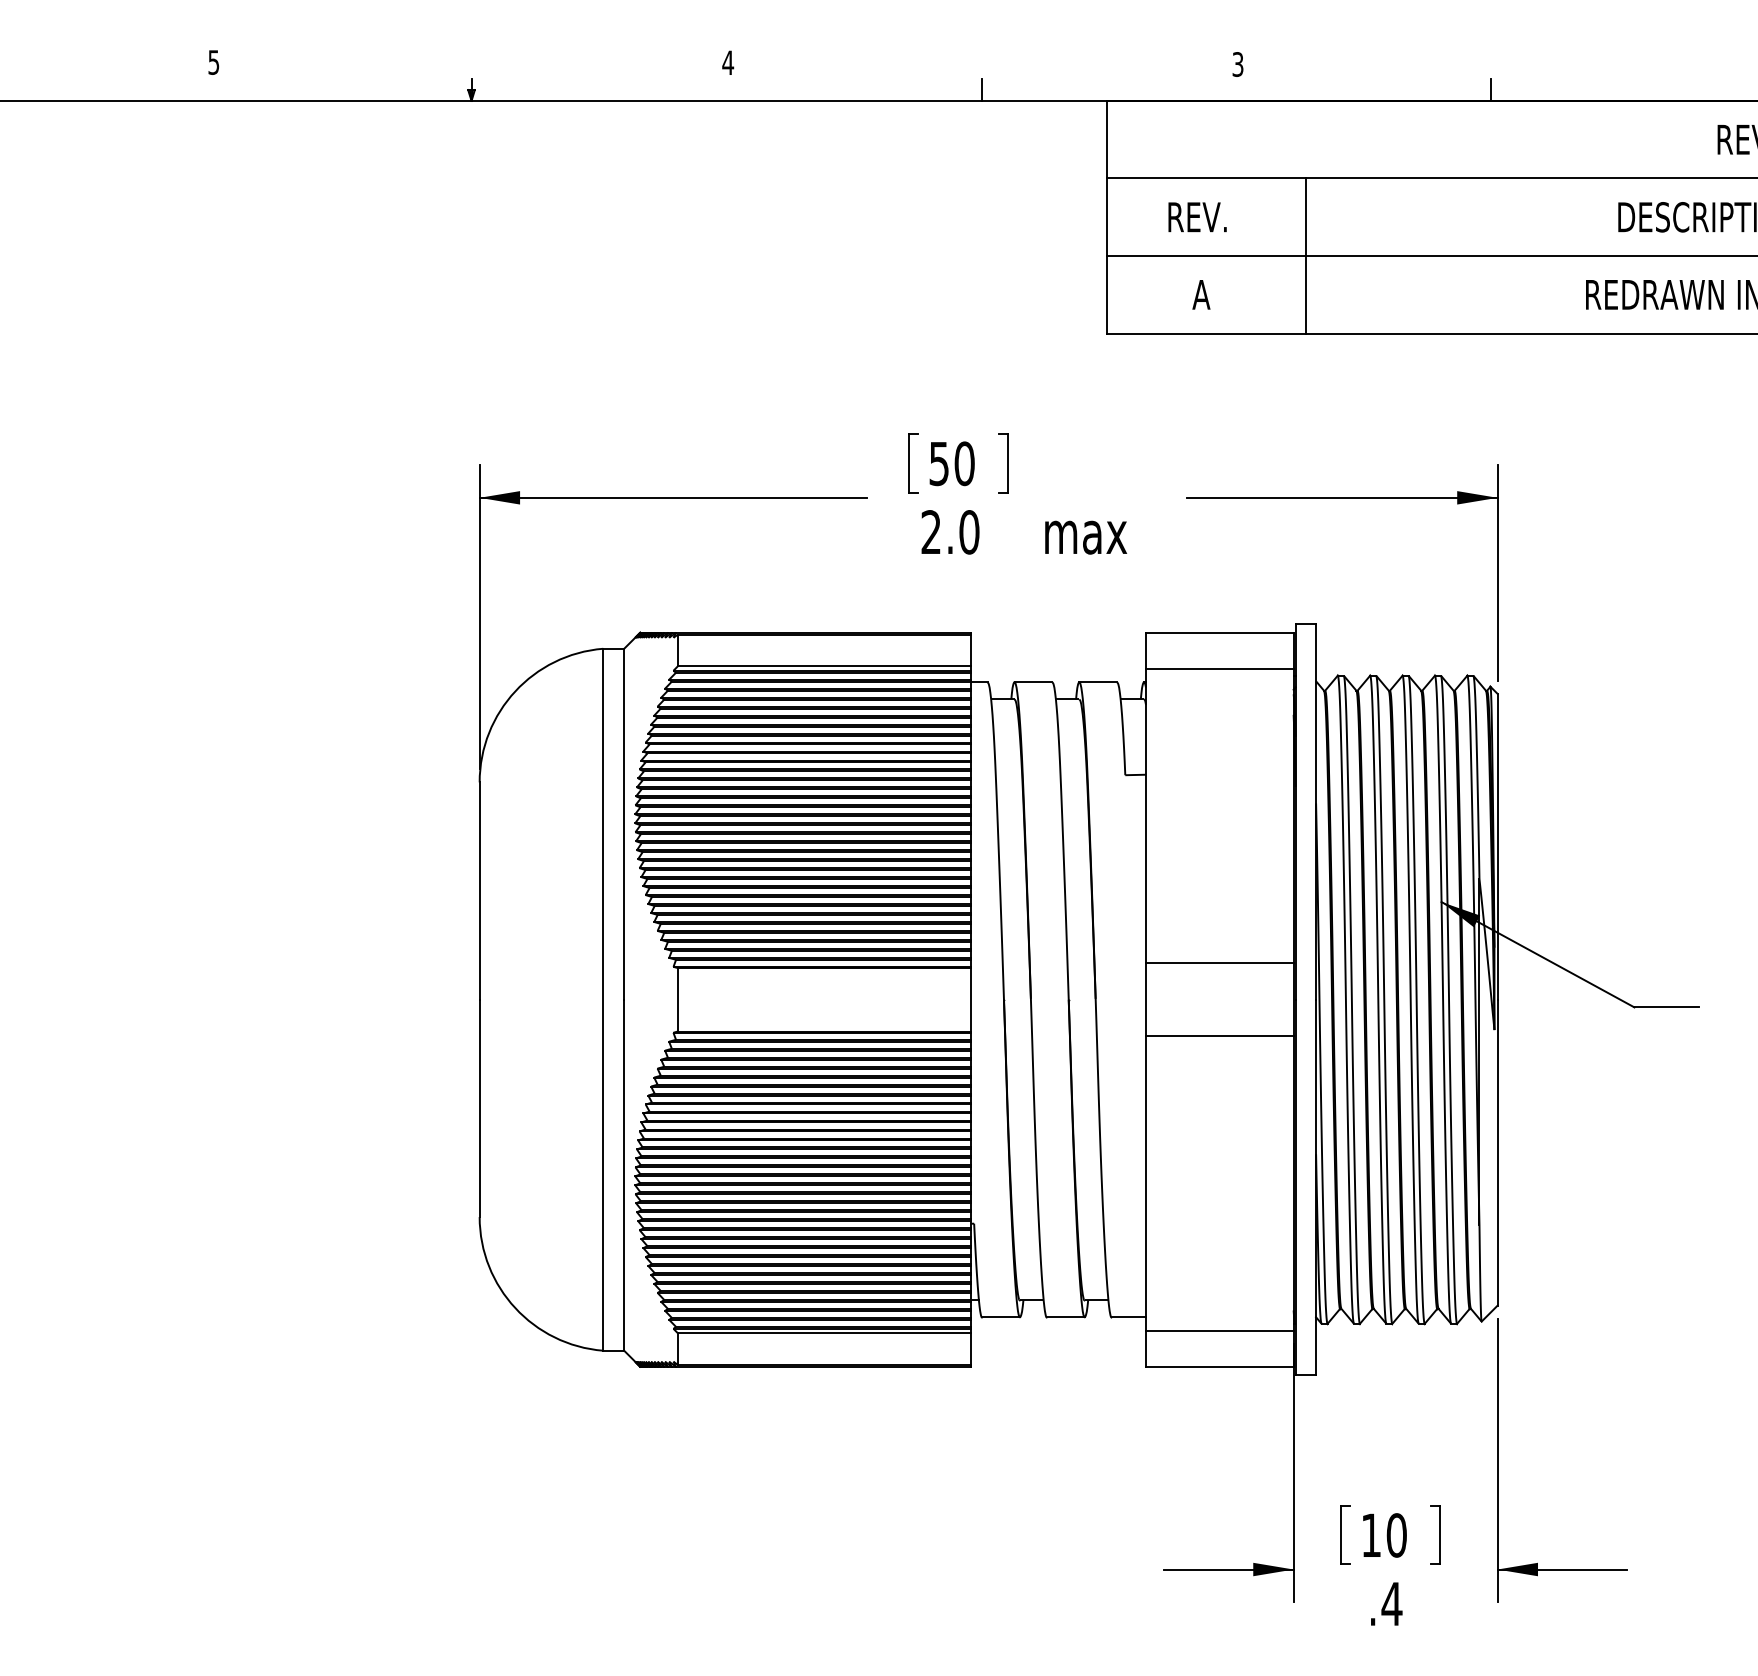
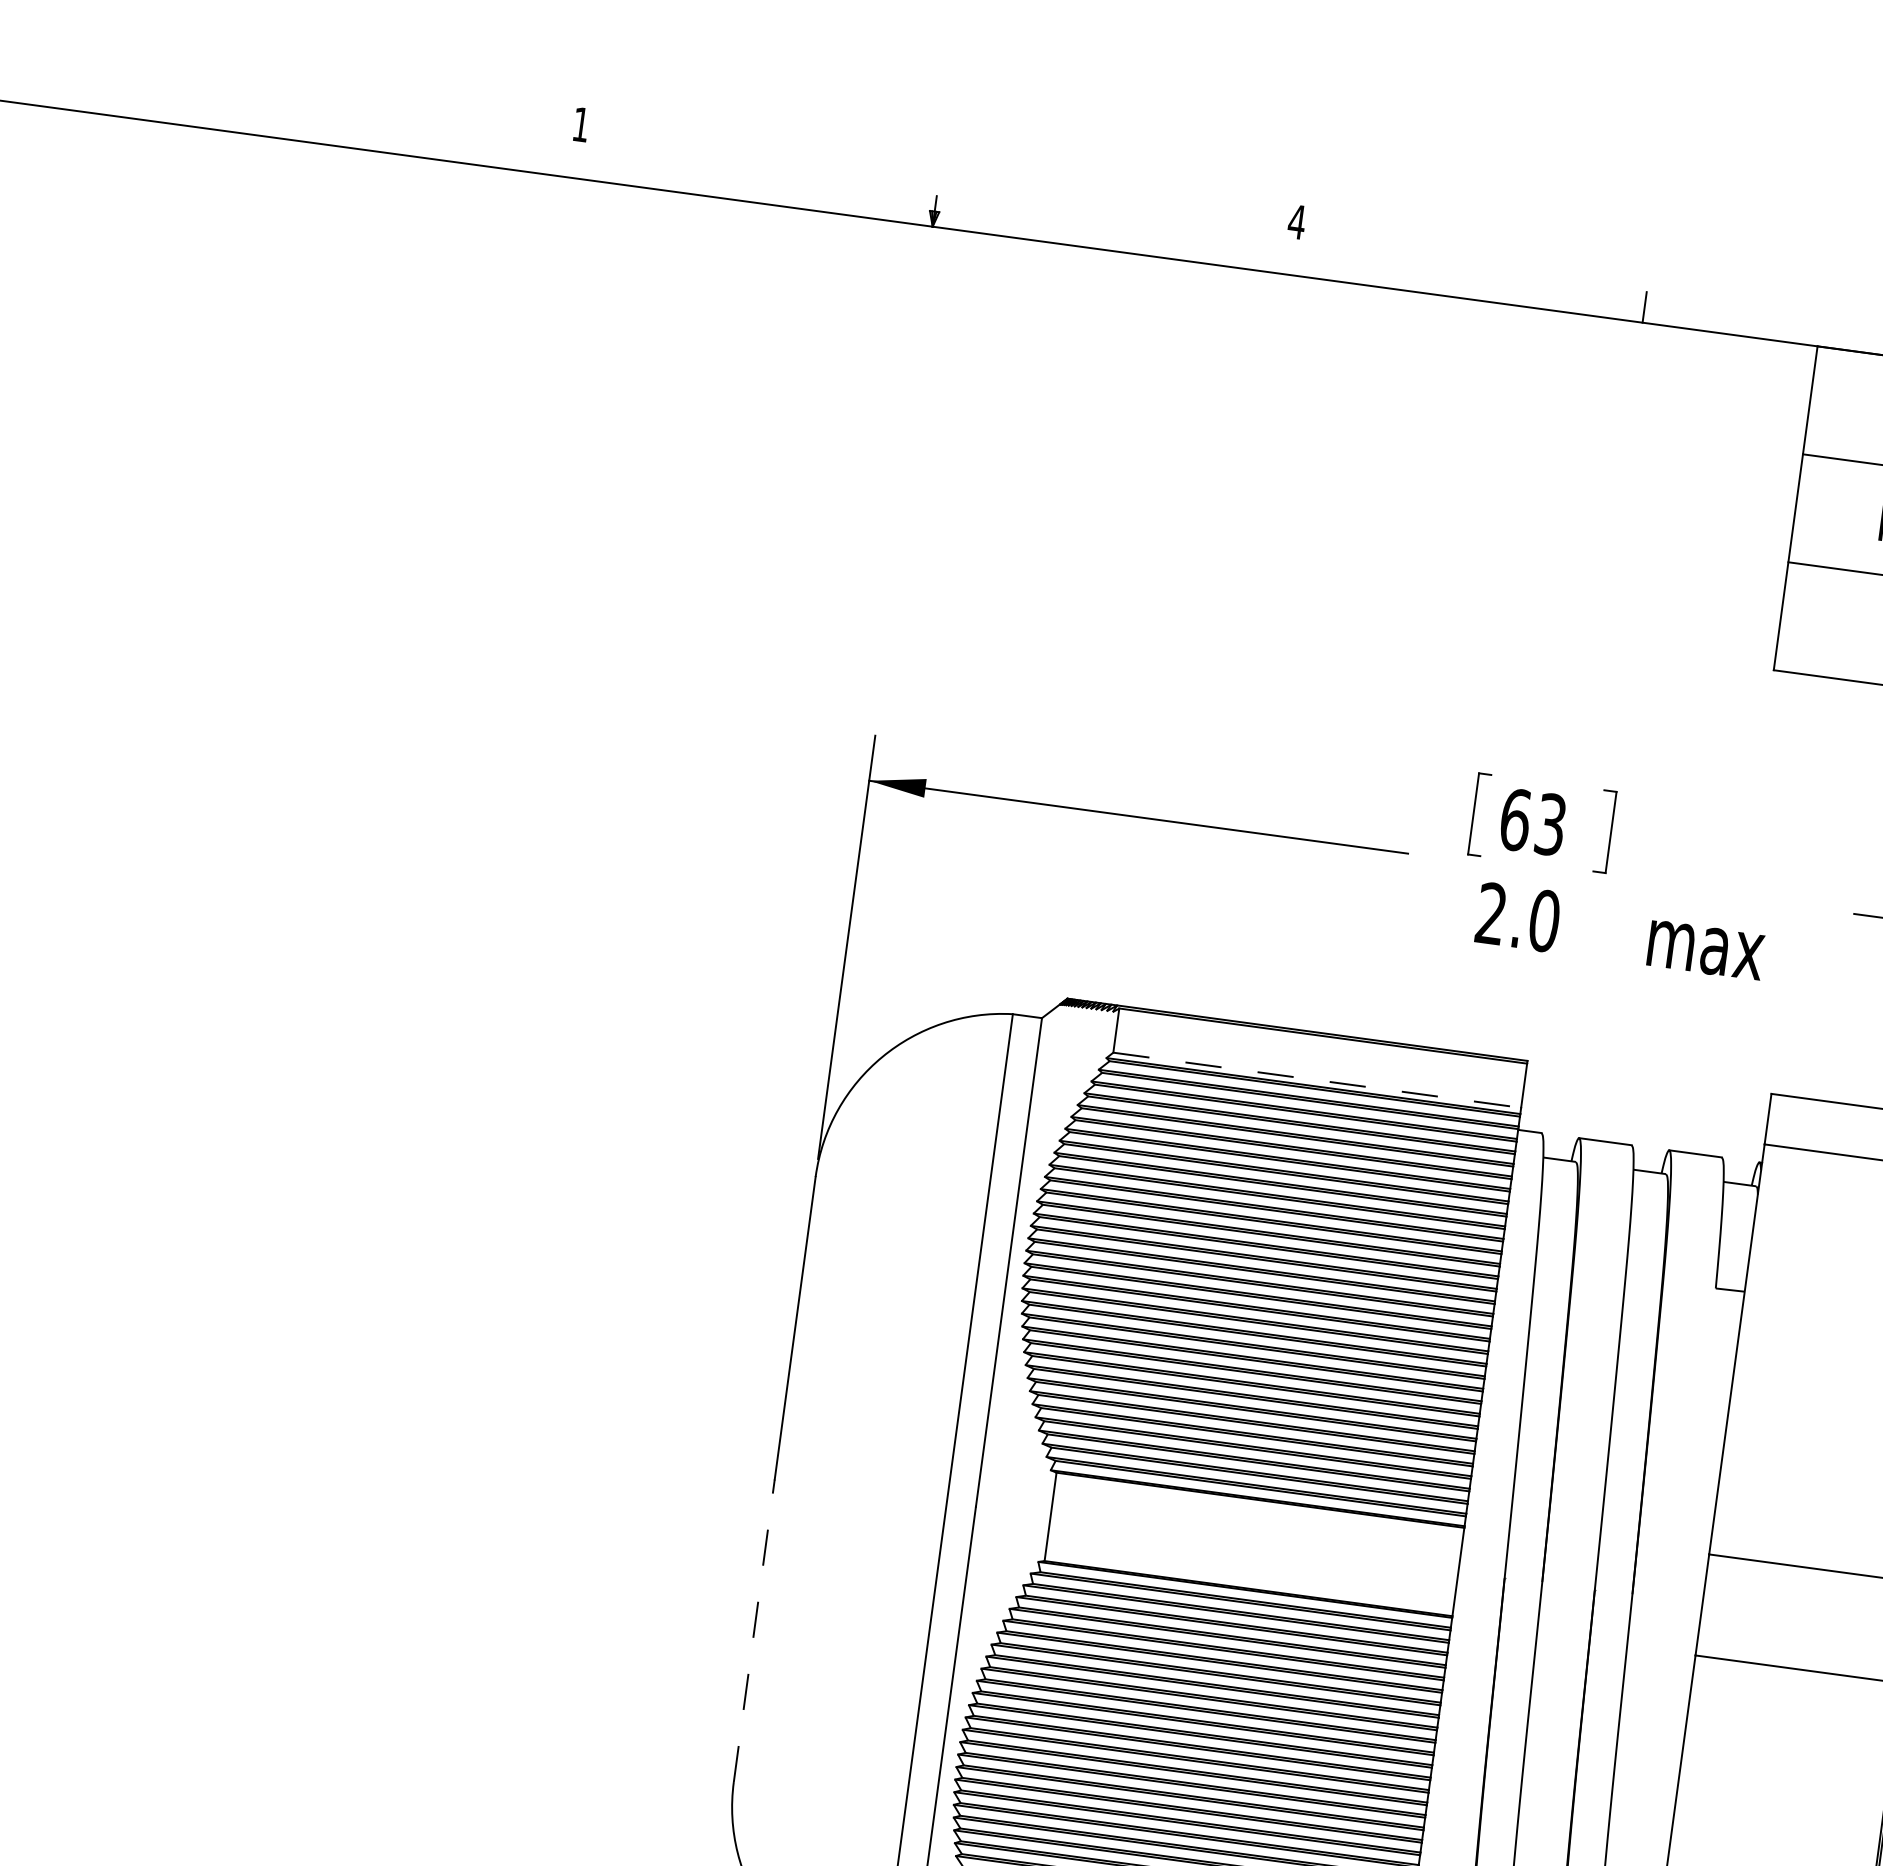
text: (213, 62) -> (580, 124), 5 -> 1
text: (951, 463) -> (1532, 821), 50 -> 63
line: (824, 666) -> (1317, 1080), solid -> dashed
line: (479, 1108) -> (754, 1630), solid -> dashed

